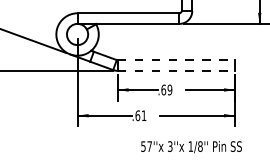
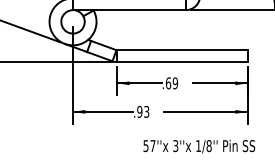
line: (176, 60) -> (182, 50), dashed -> solid
line: (176, 70) -> (182, 61), dashed -> solid
text: (140, 115) -> (142, 111), .61 -> .93

